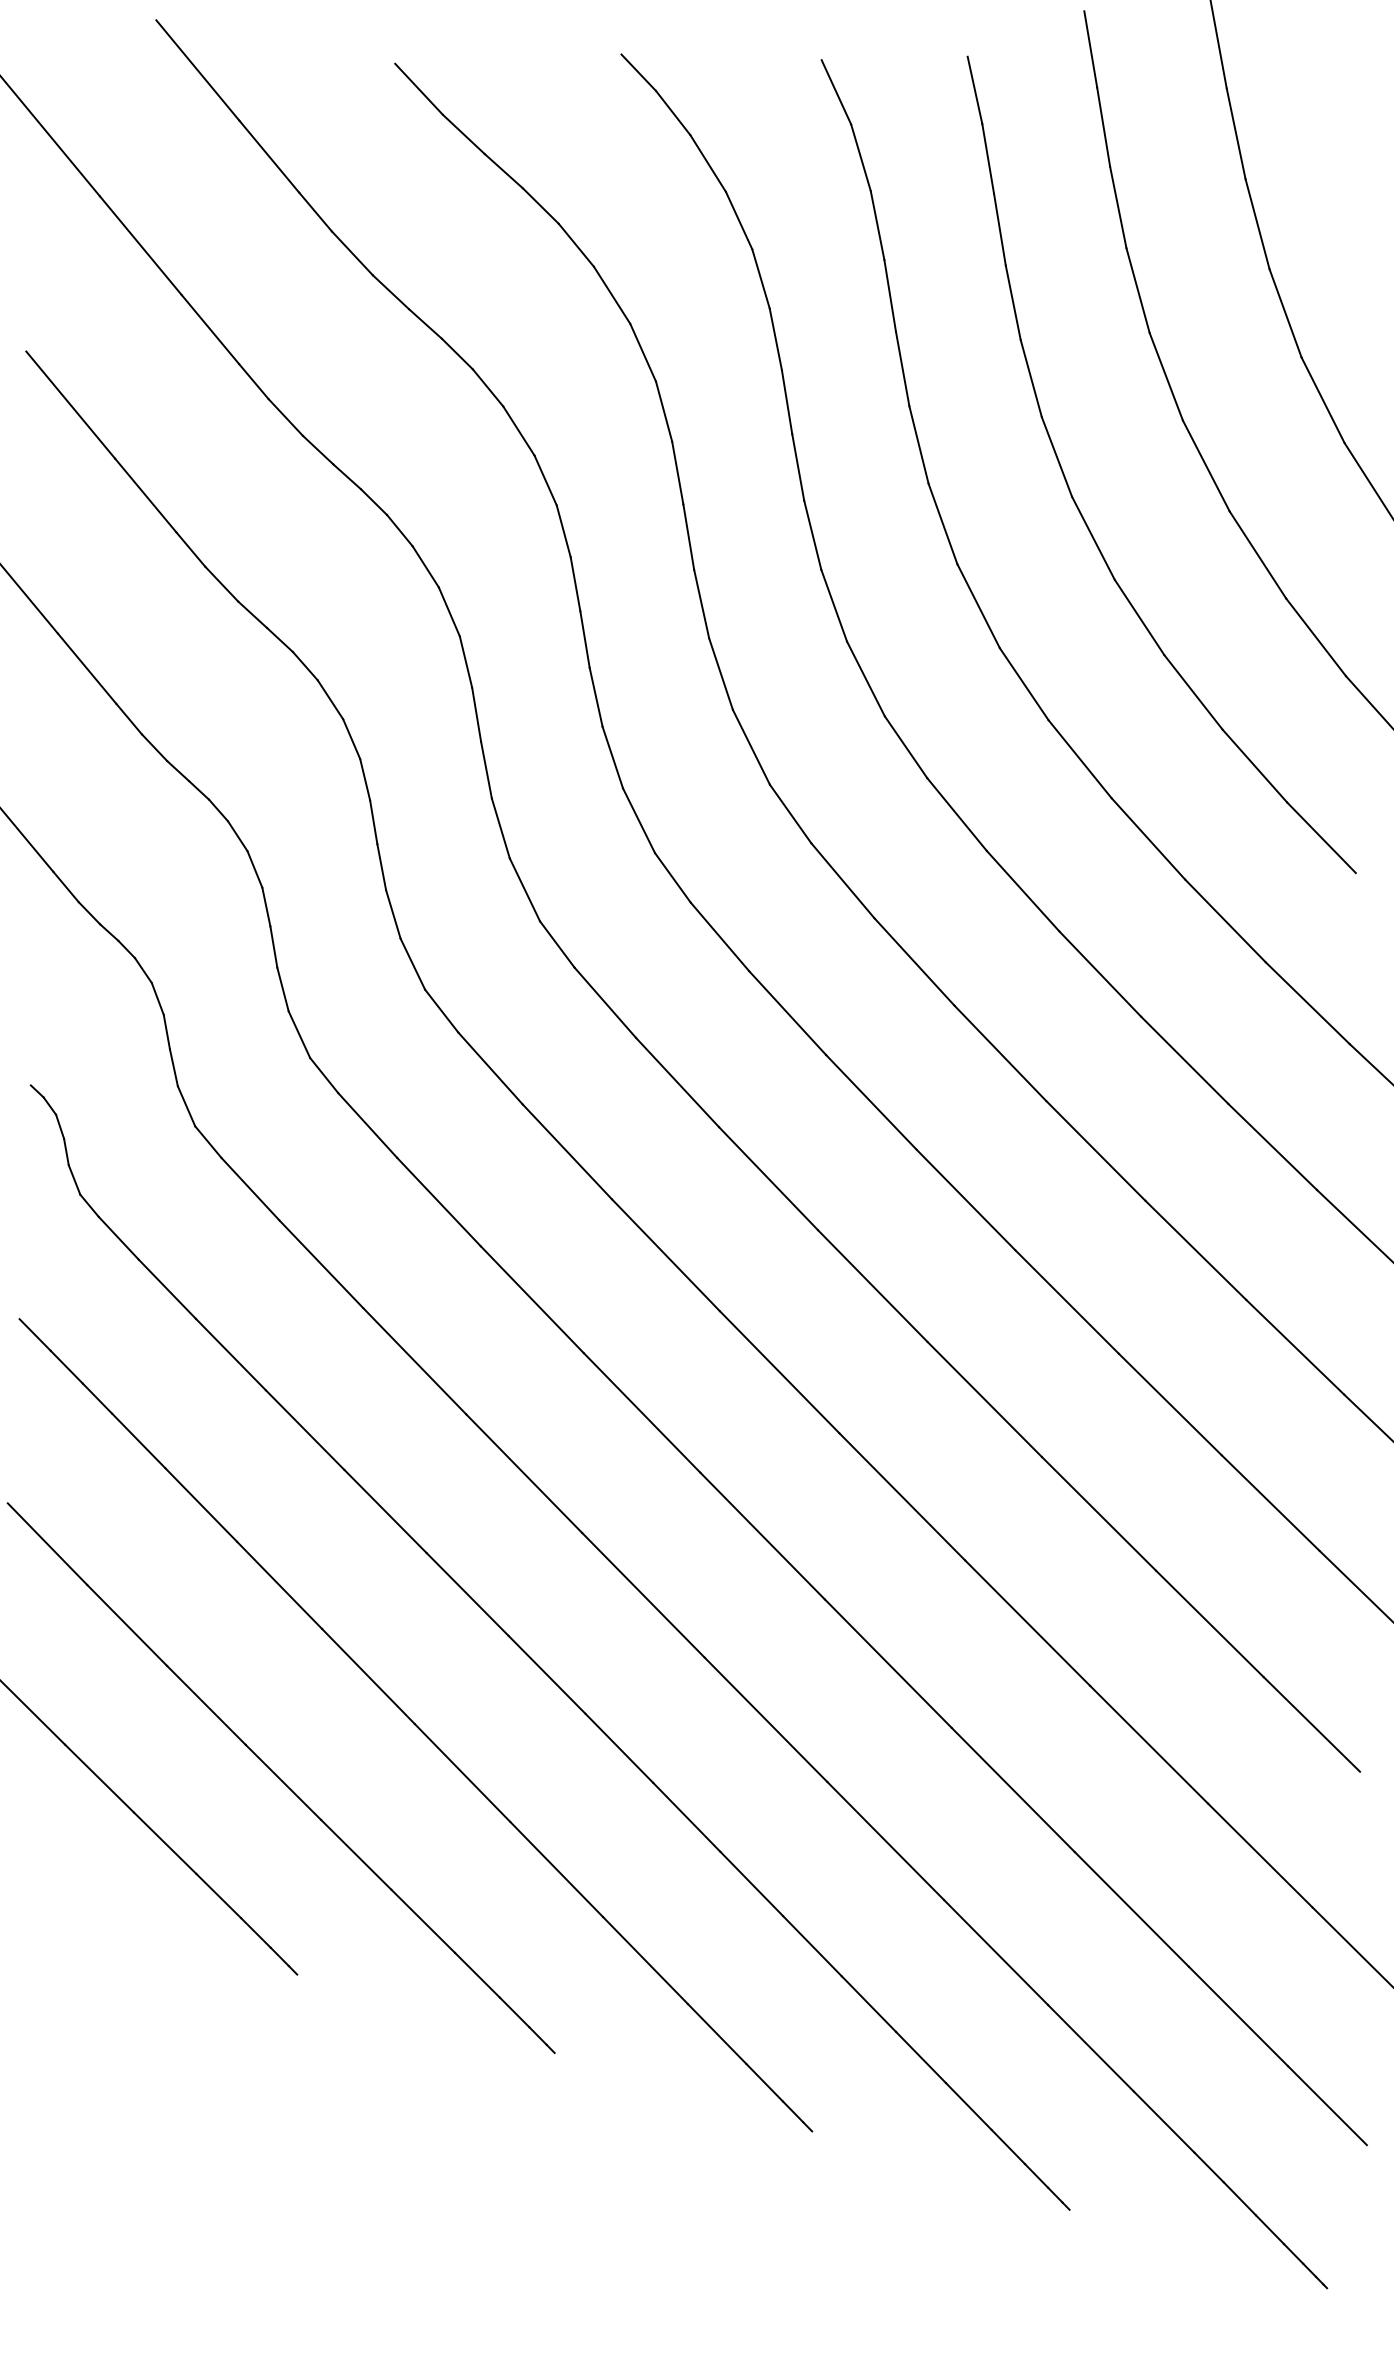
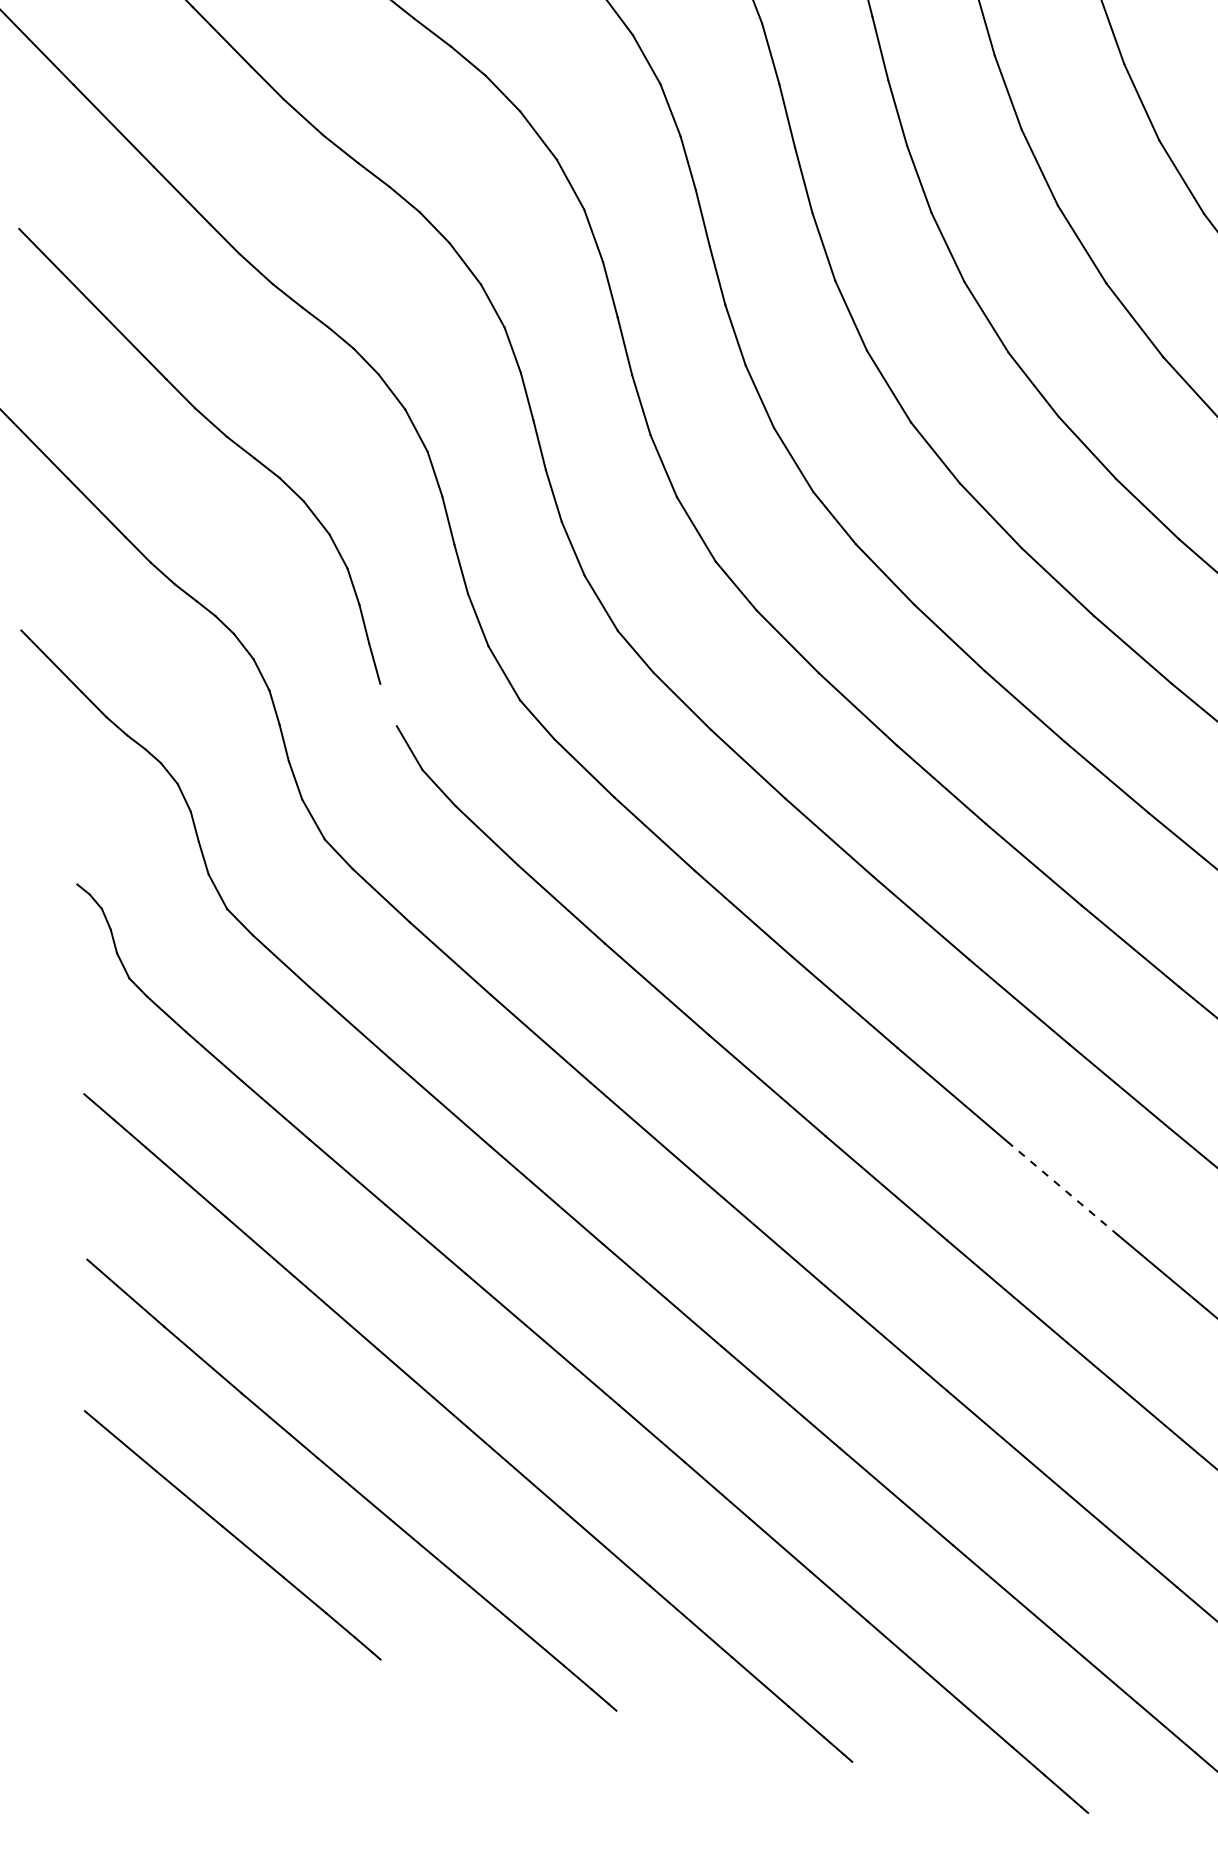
line: (393, 914) -> (388, 705), removed
line: (1098, 1513) -> (1062, 1188), solid -> dashed

